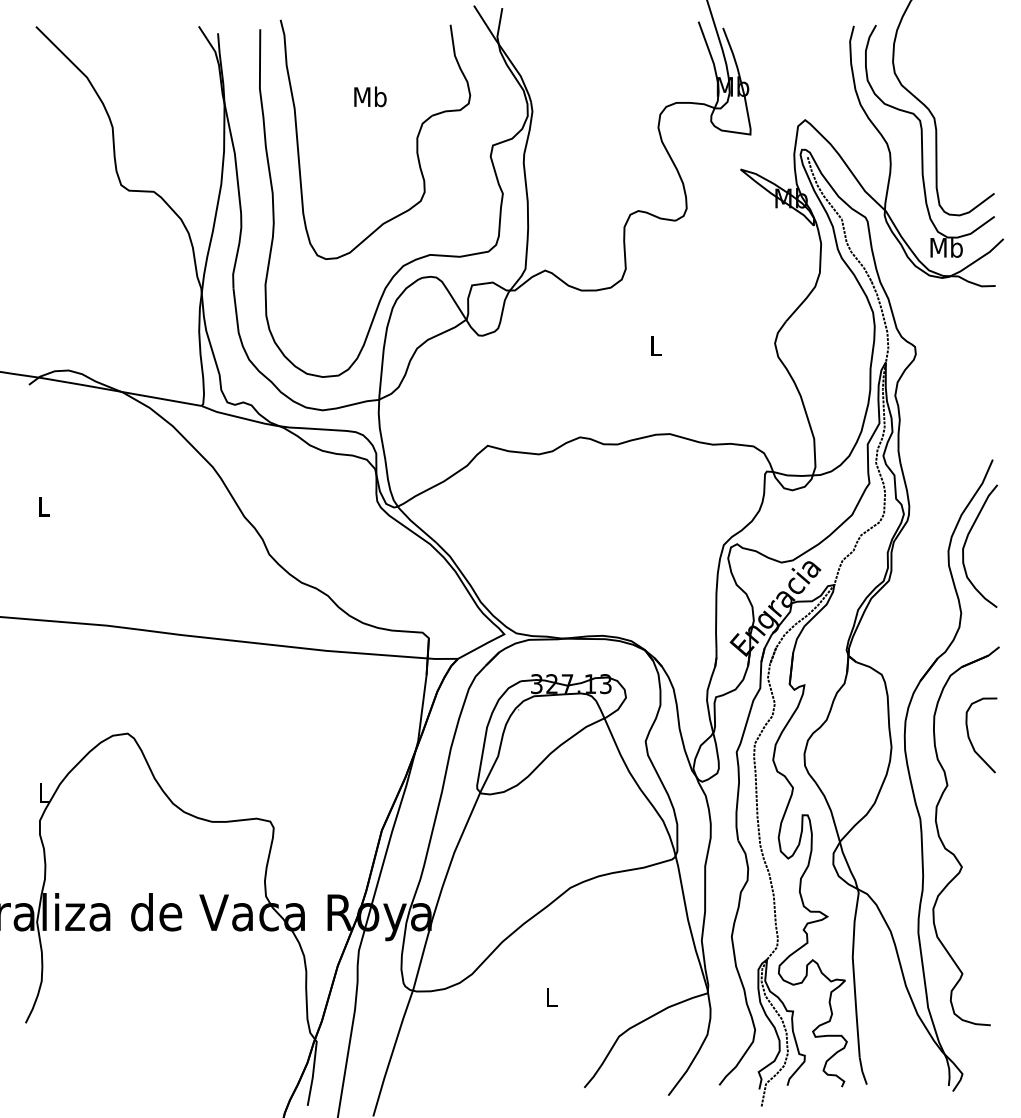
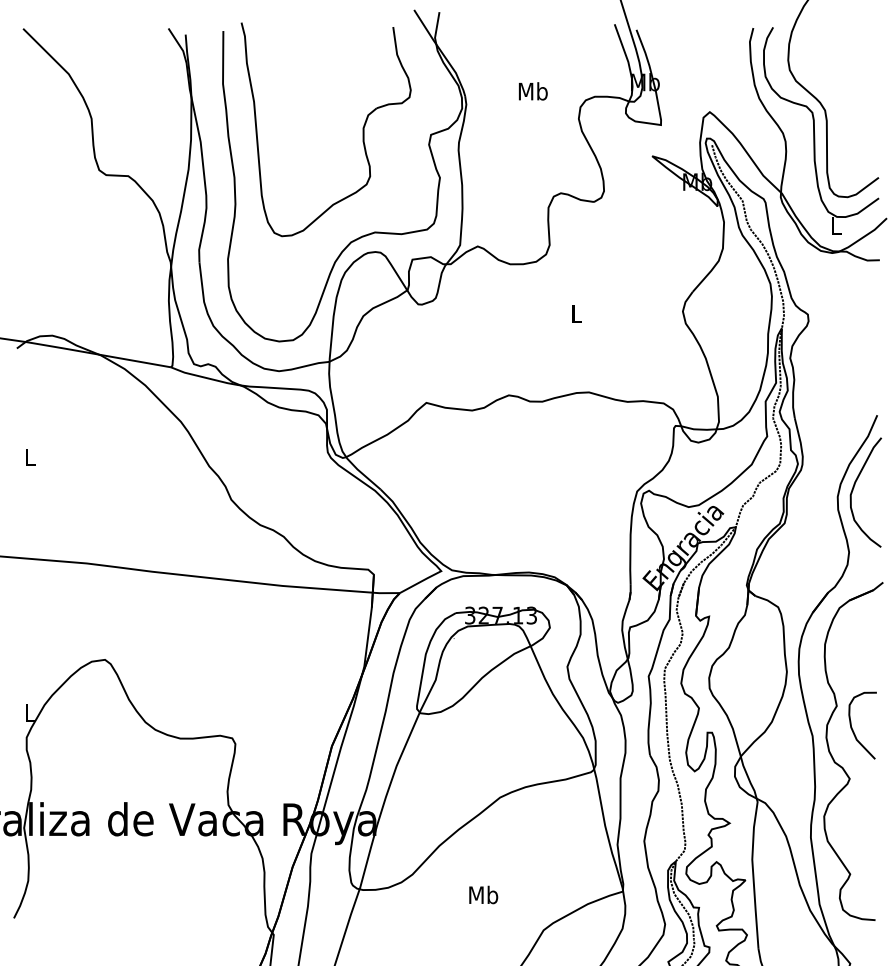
text: (370, 96) -> (533, 91), moved
text: (946, 247) -> (835, 225), Mb -> L
curve: (970, 738) -> (852, 728), moved
text: (551, 996) -> (483, 894), L -> Mb

